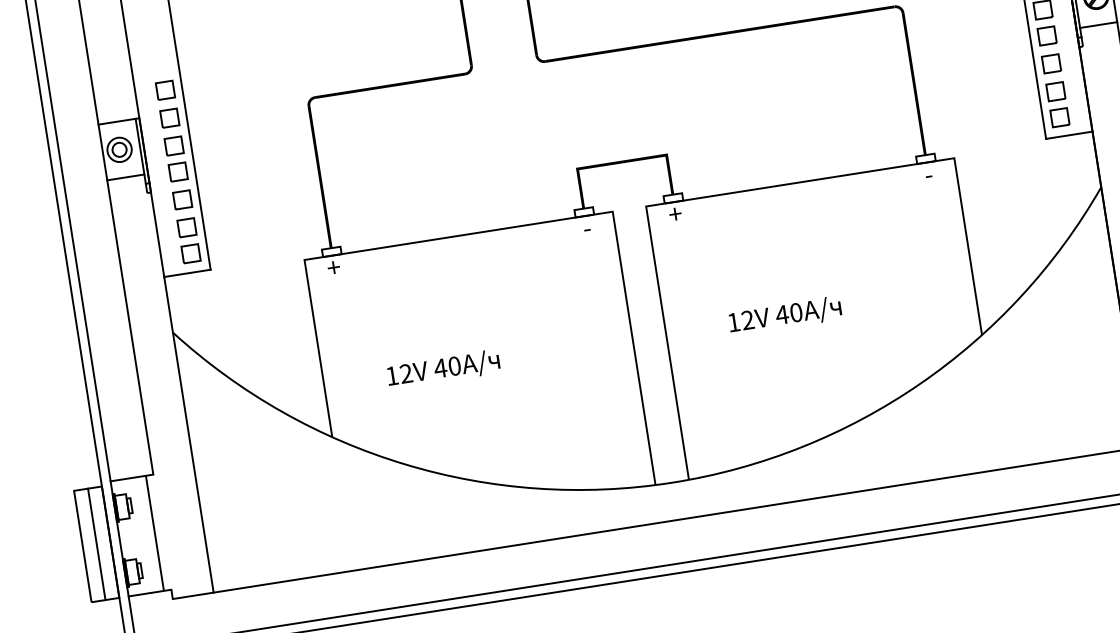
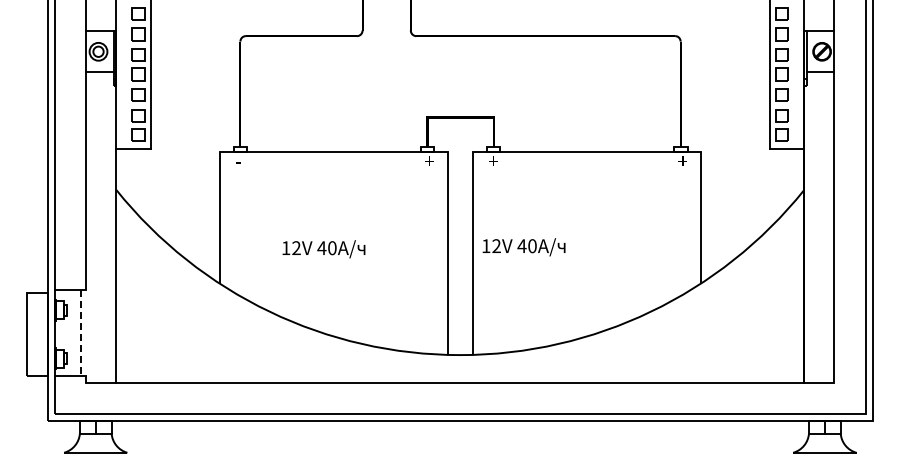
text: (930, 173) -> (682, 160), - -> +
text: (589, 226) -> (429, 160), - -> +
text: (334, 266) -> (240, 160), + -> -
text: (784, 316) -> (523, 247), moved
text: (443, 369) -> (323, 249), moved
line: (154, 533) -> (80, 333), solid -> dashed
line: (96, 544) -> (37, 334), removed

